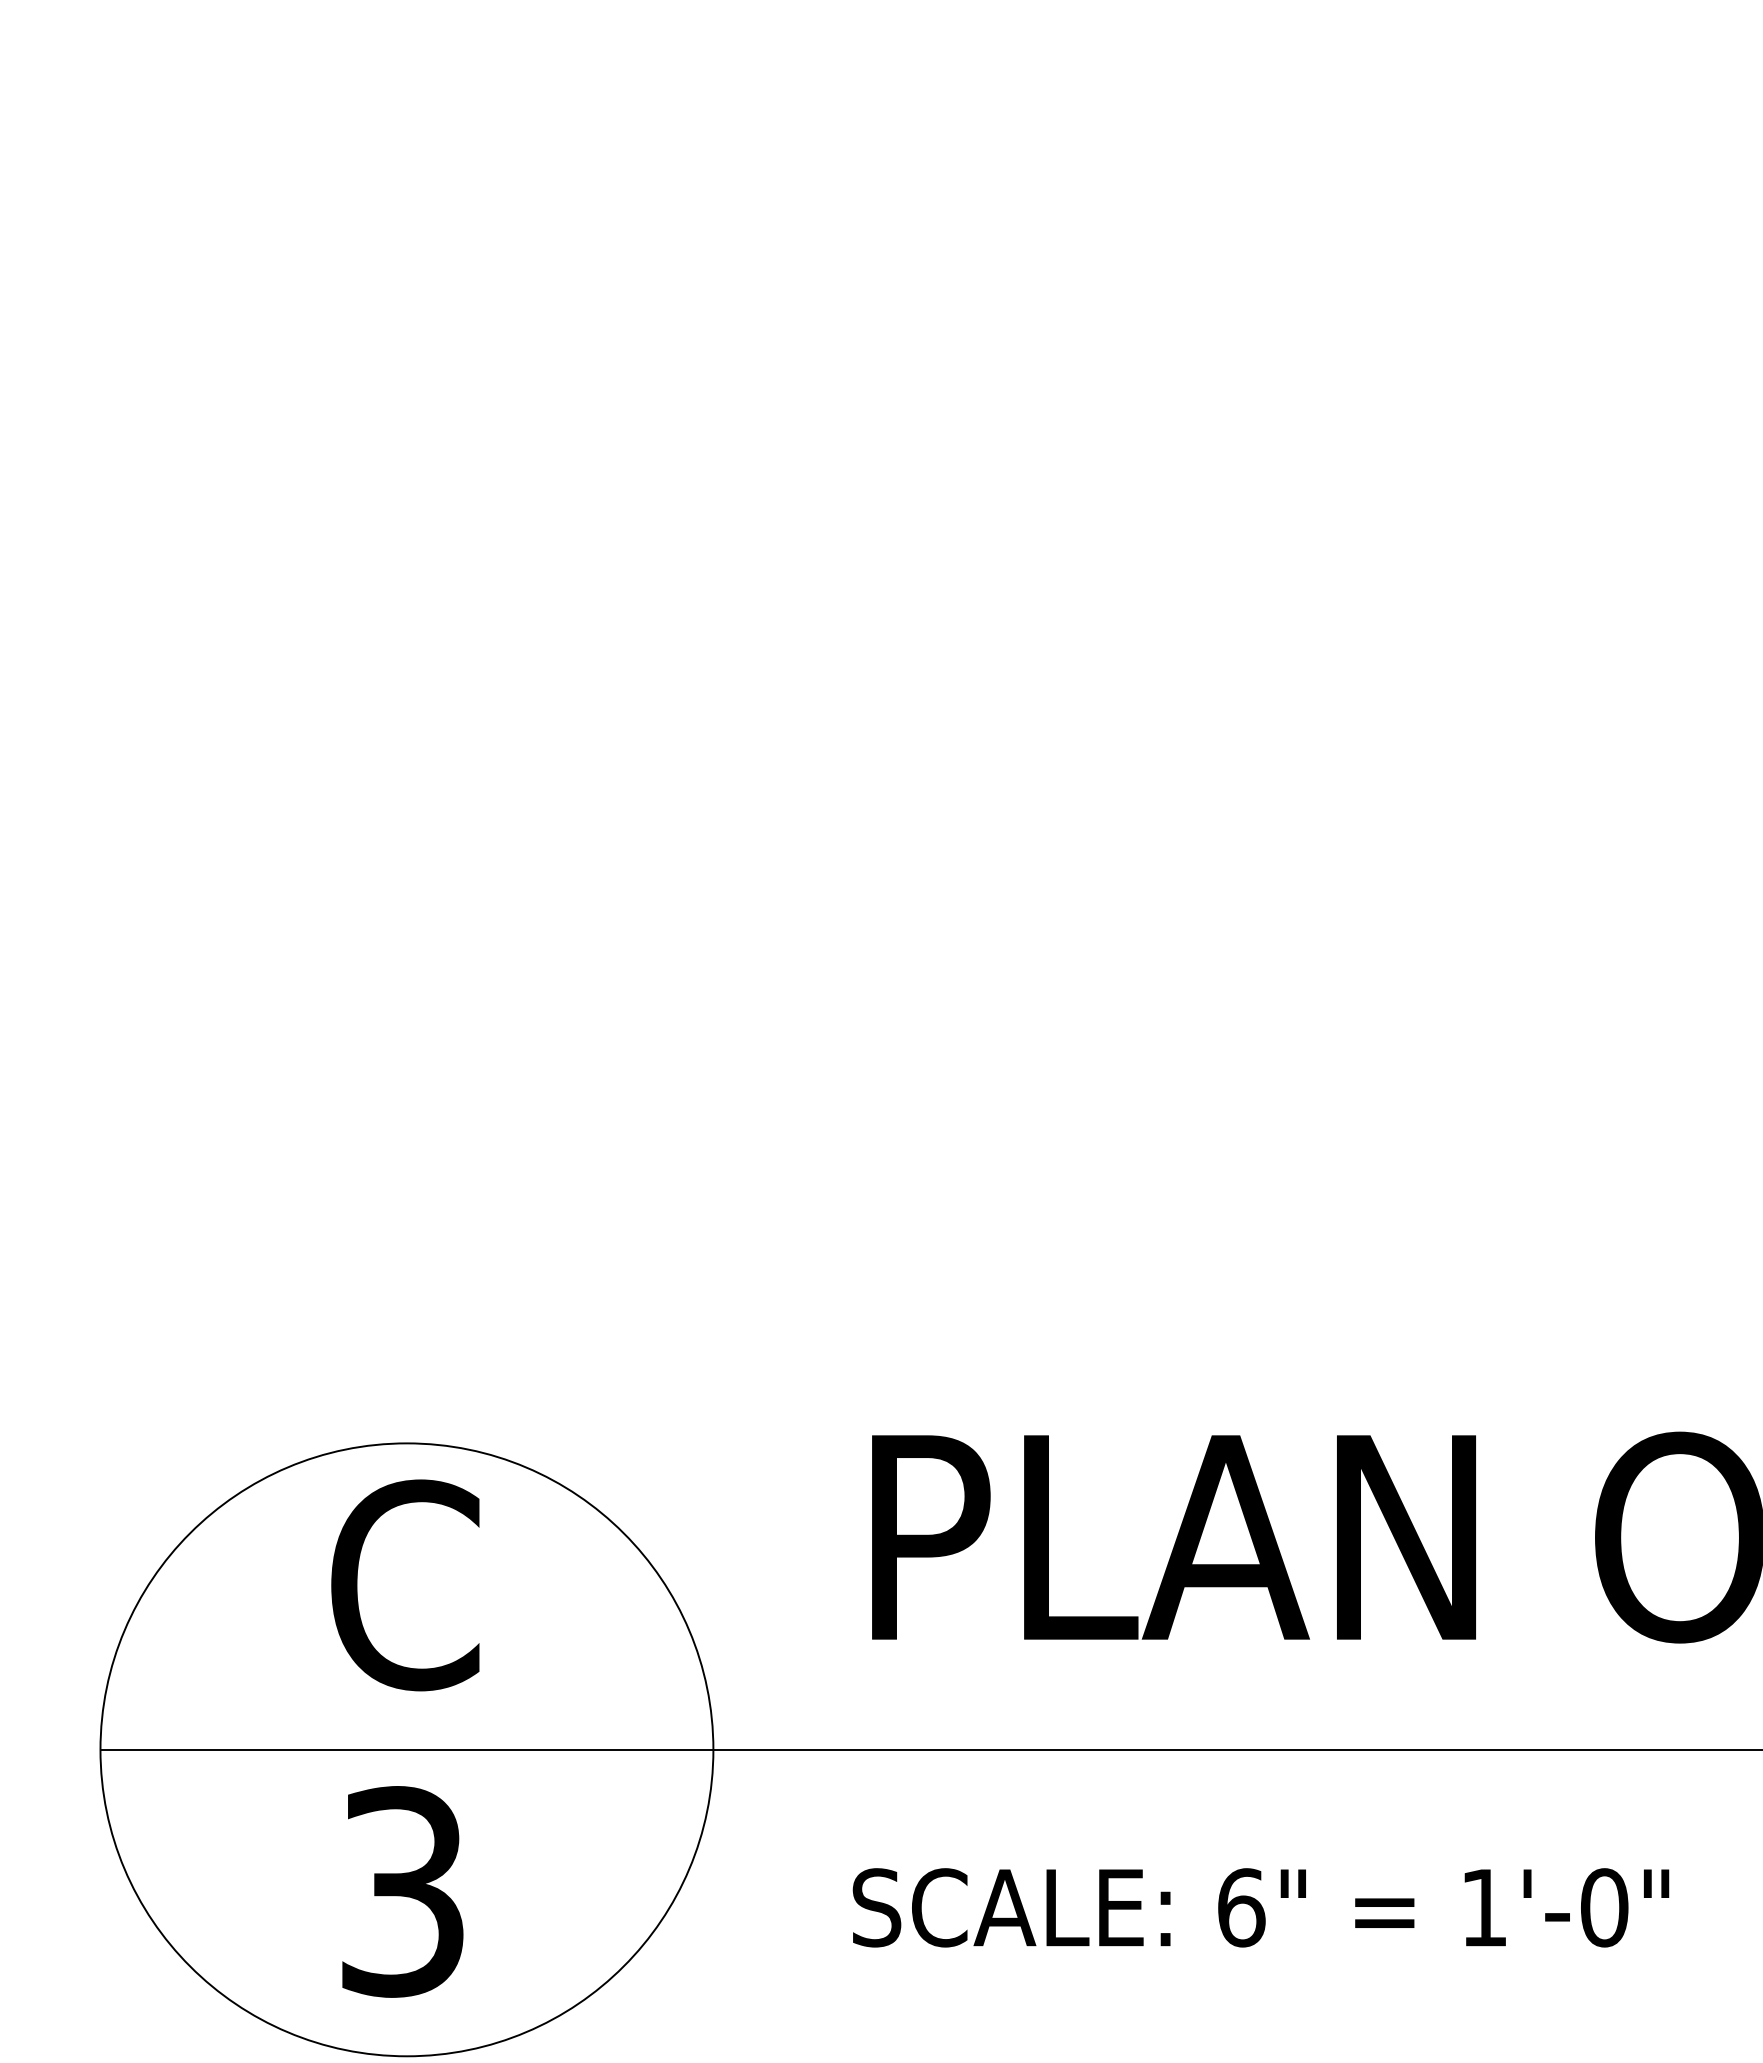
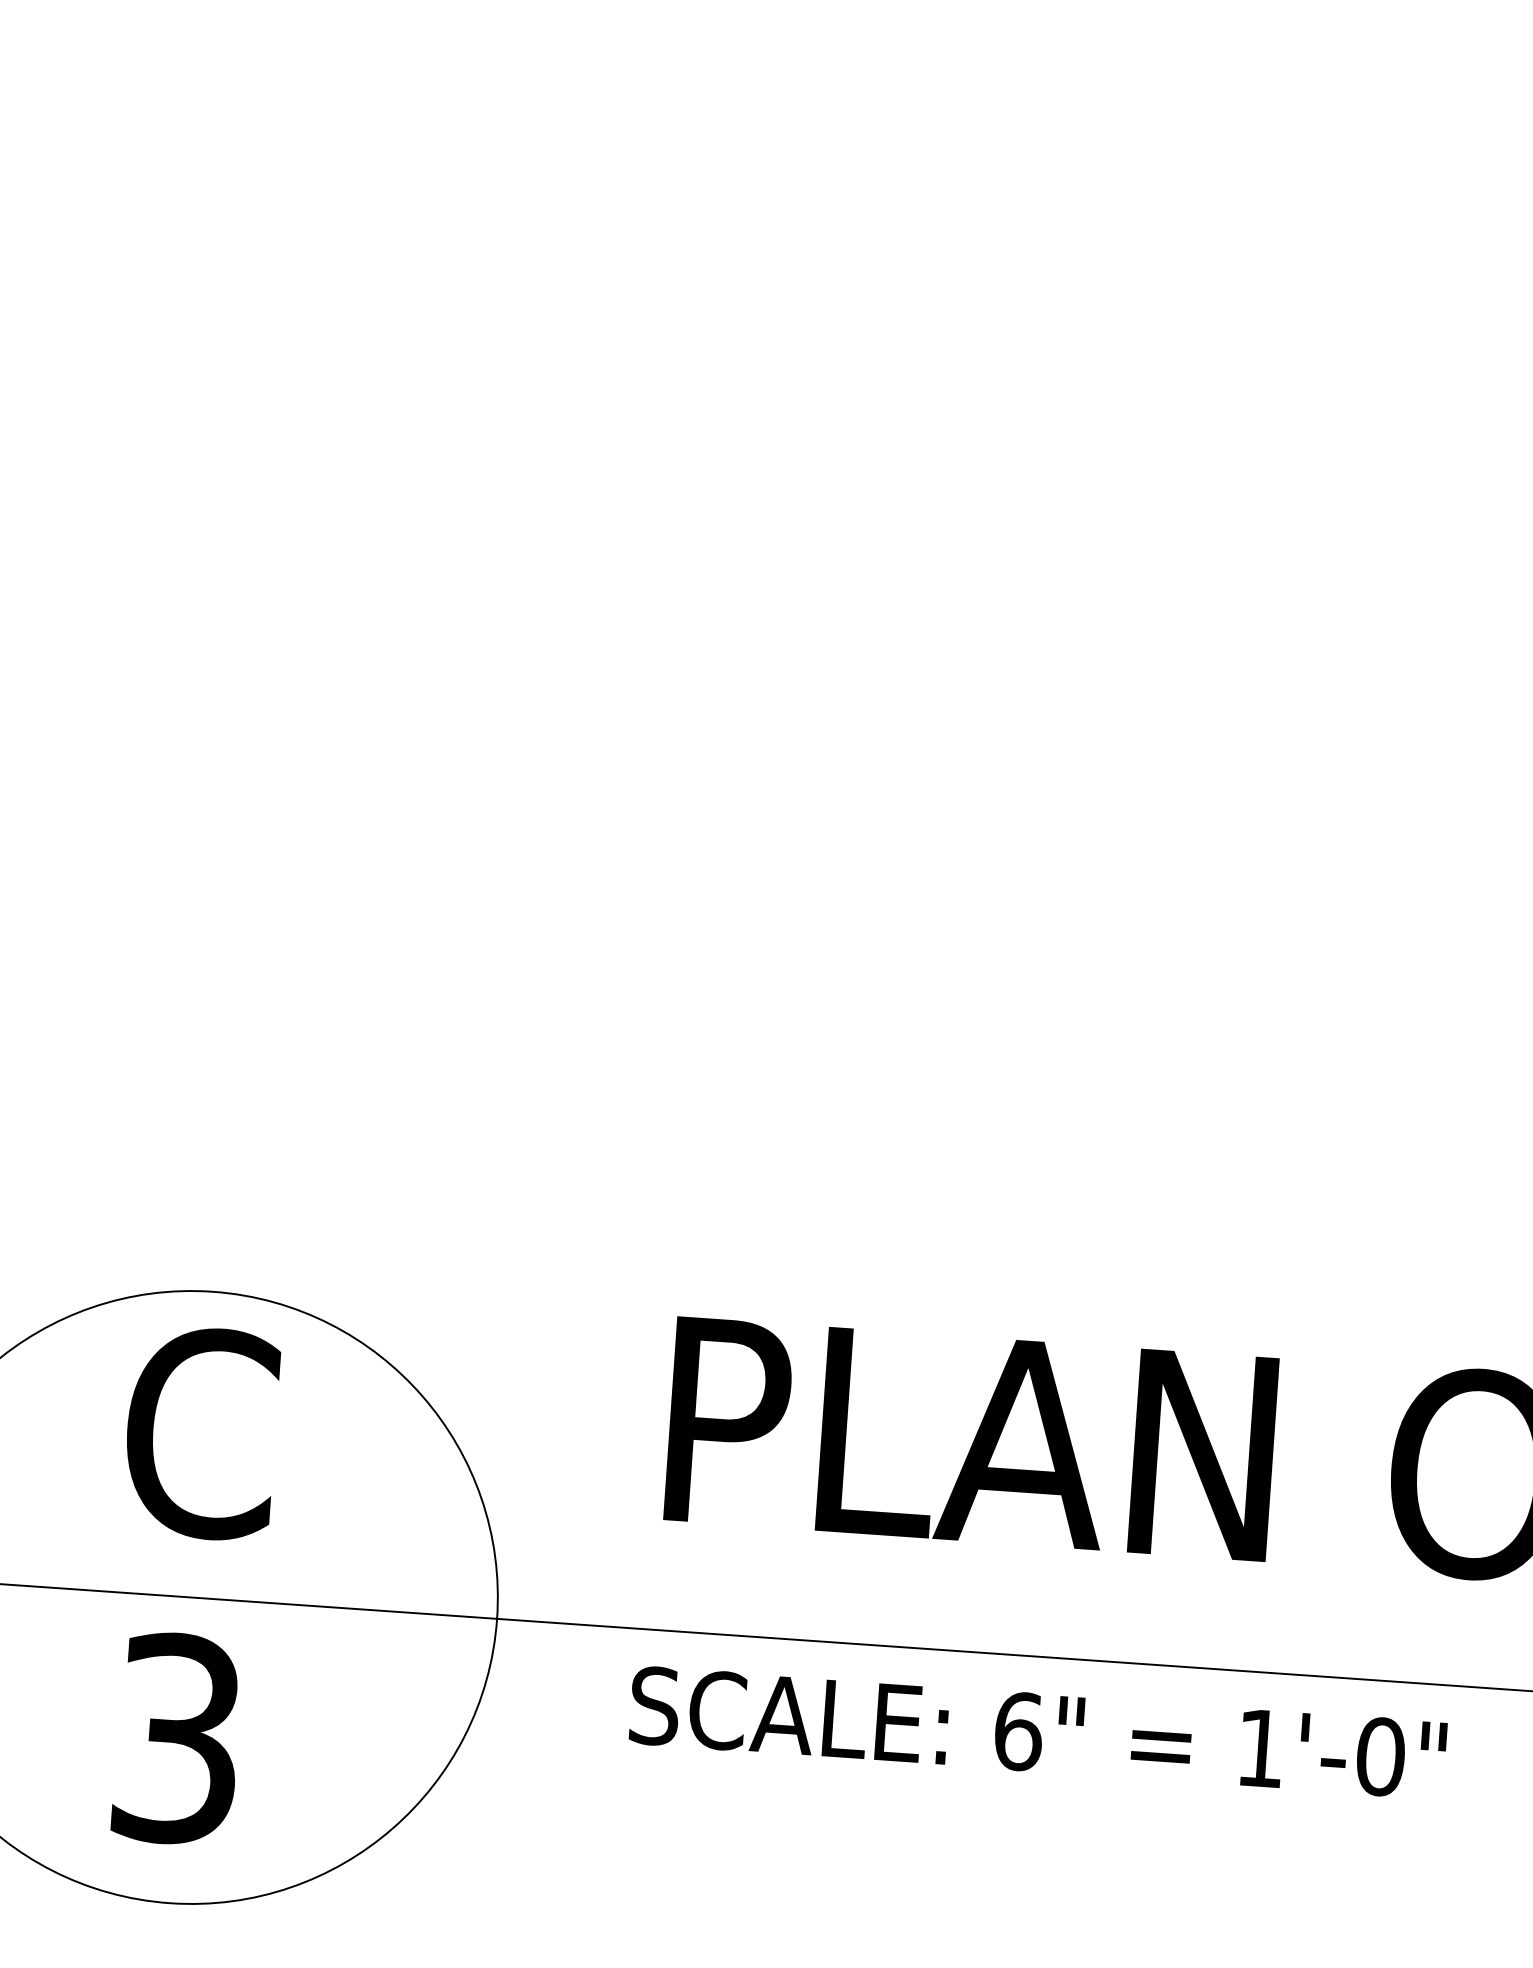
text: (1260, 1907) -> (1037, 1732), moved

